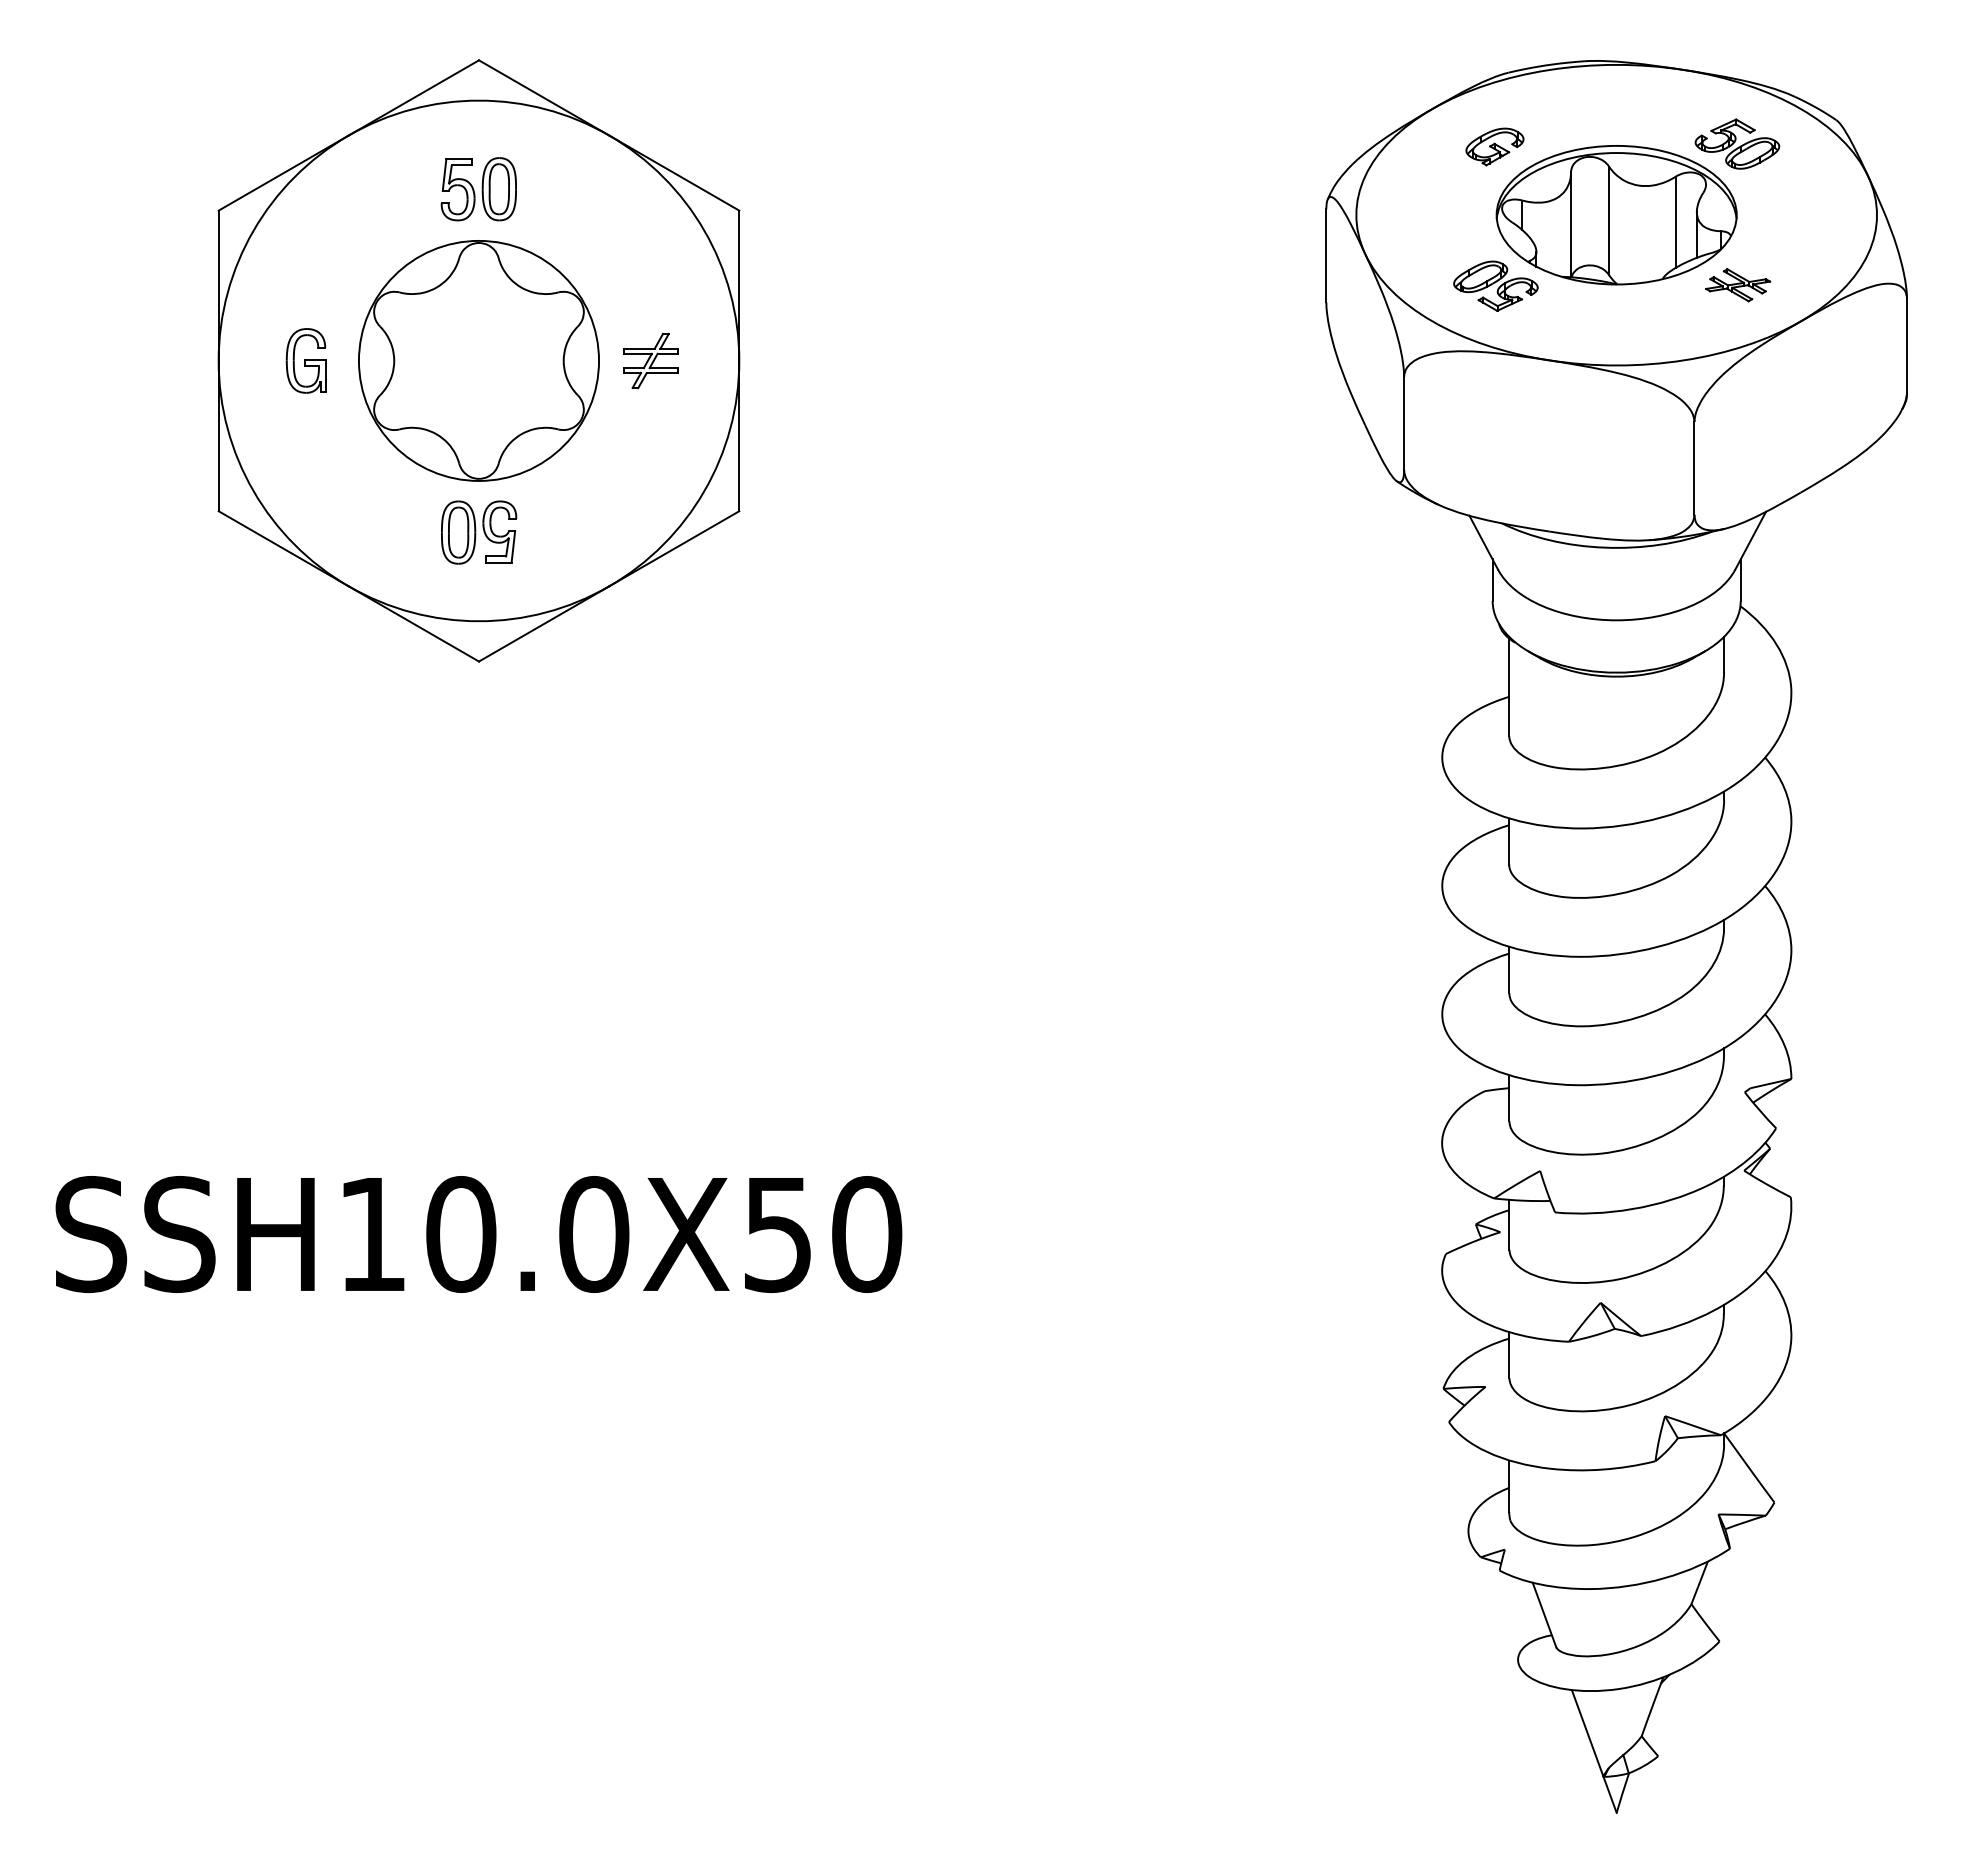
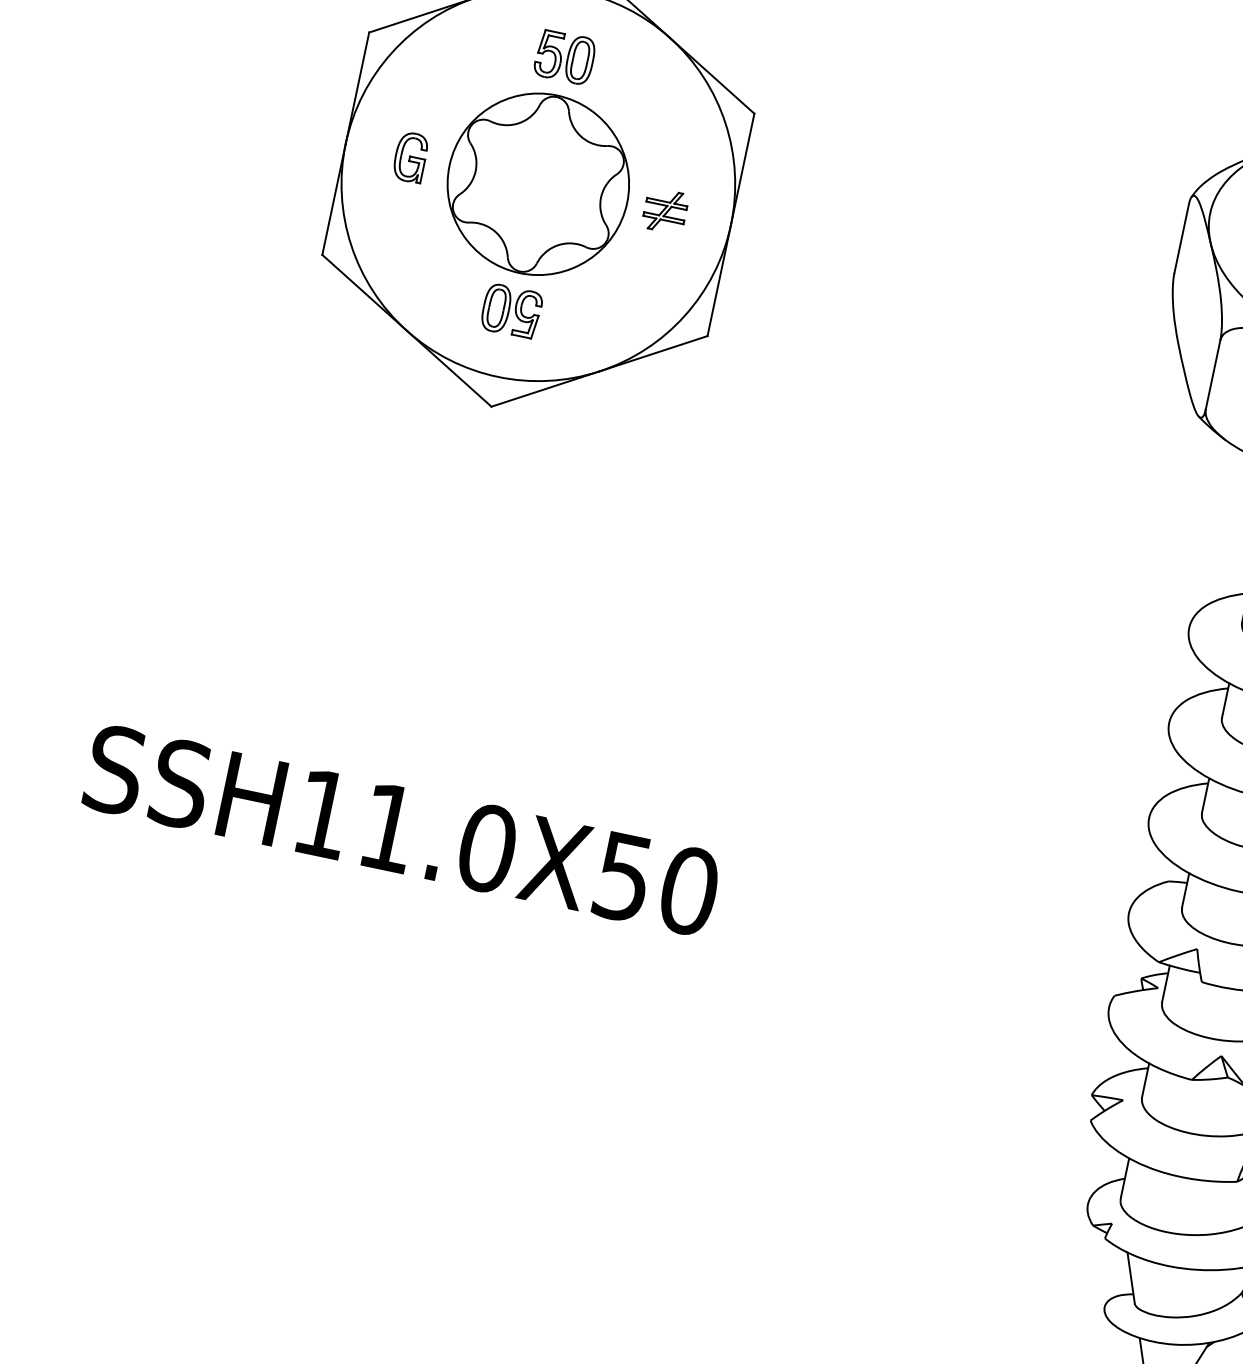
text: (461, 1234) -> (389, 827), SSH10.0X50 -> SSH11.0X50

